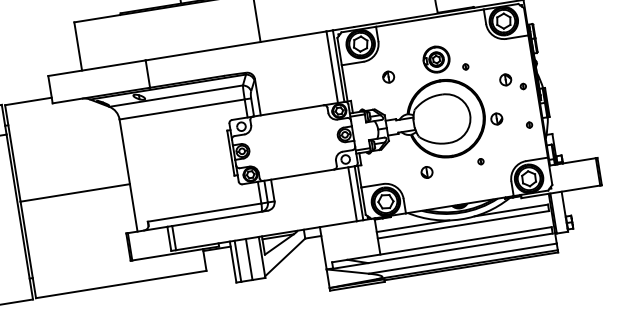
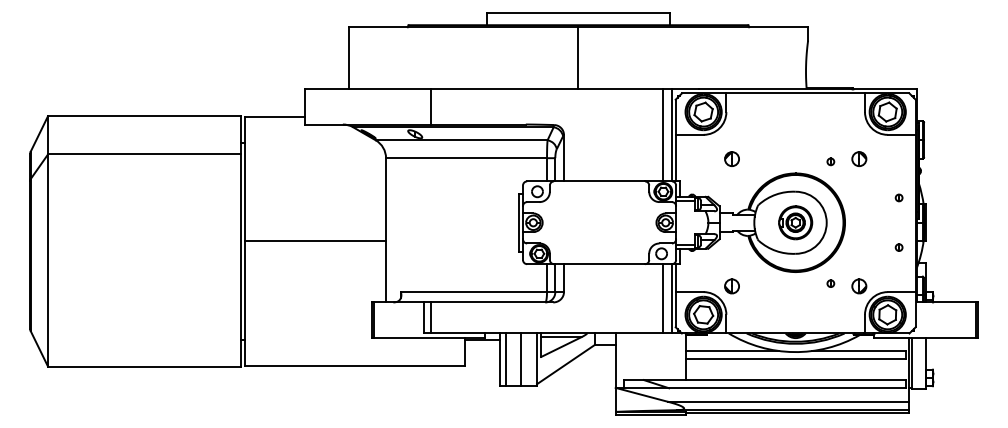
part: (436, 59) -> (795, 222), moved
part: (505, 79) -> (859, 158), moved
part: (496, 119) -> (859, 286), moved
part: (426, 172) -> (731, 286), moved

